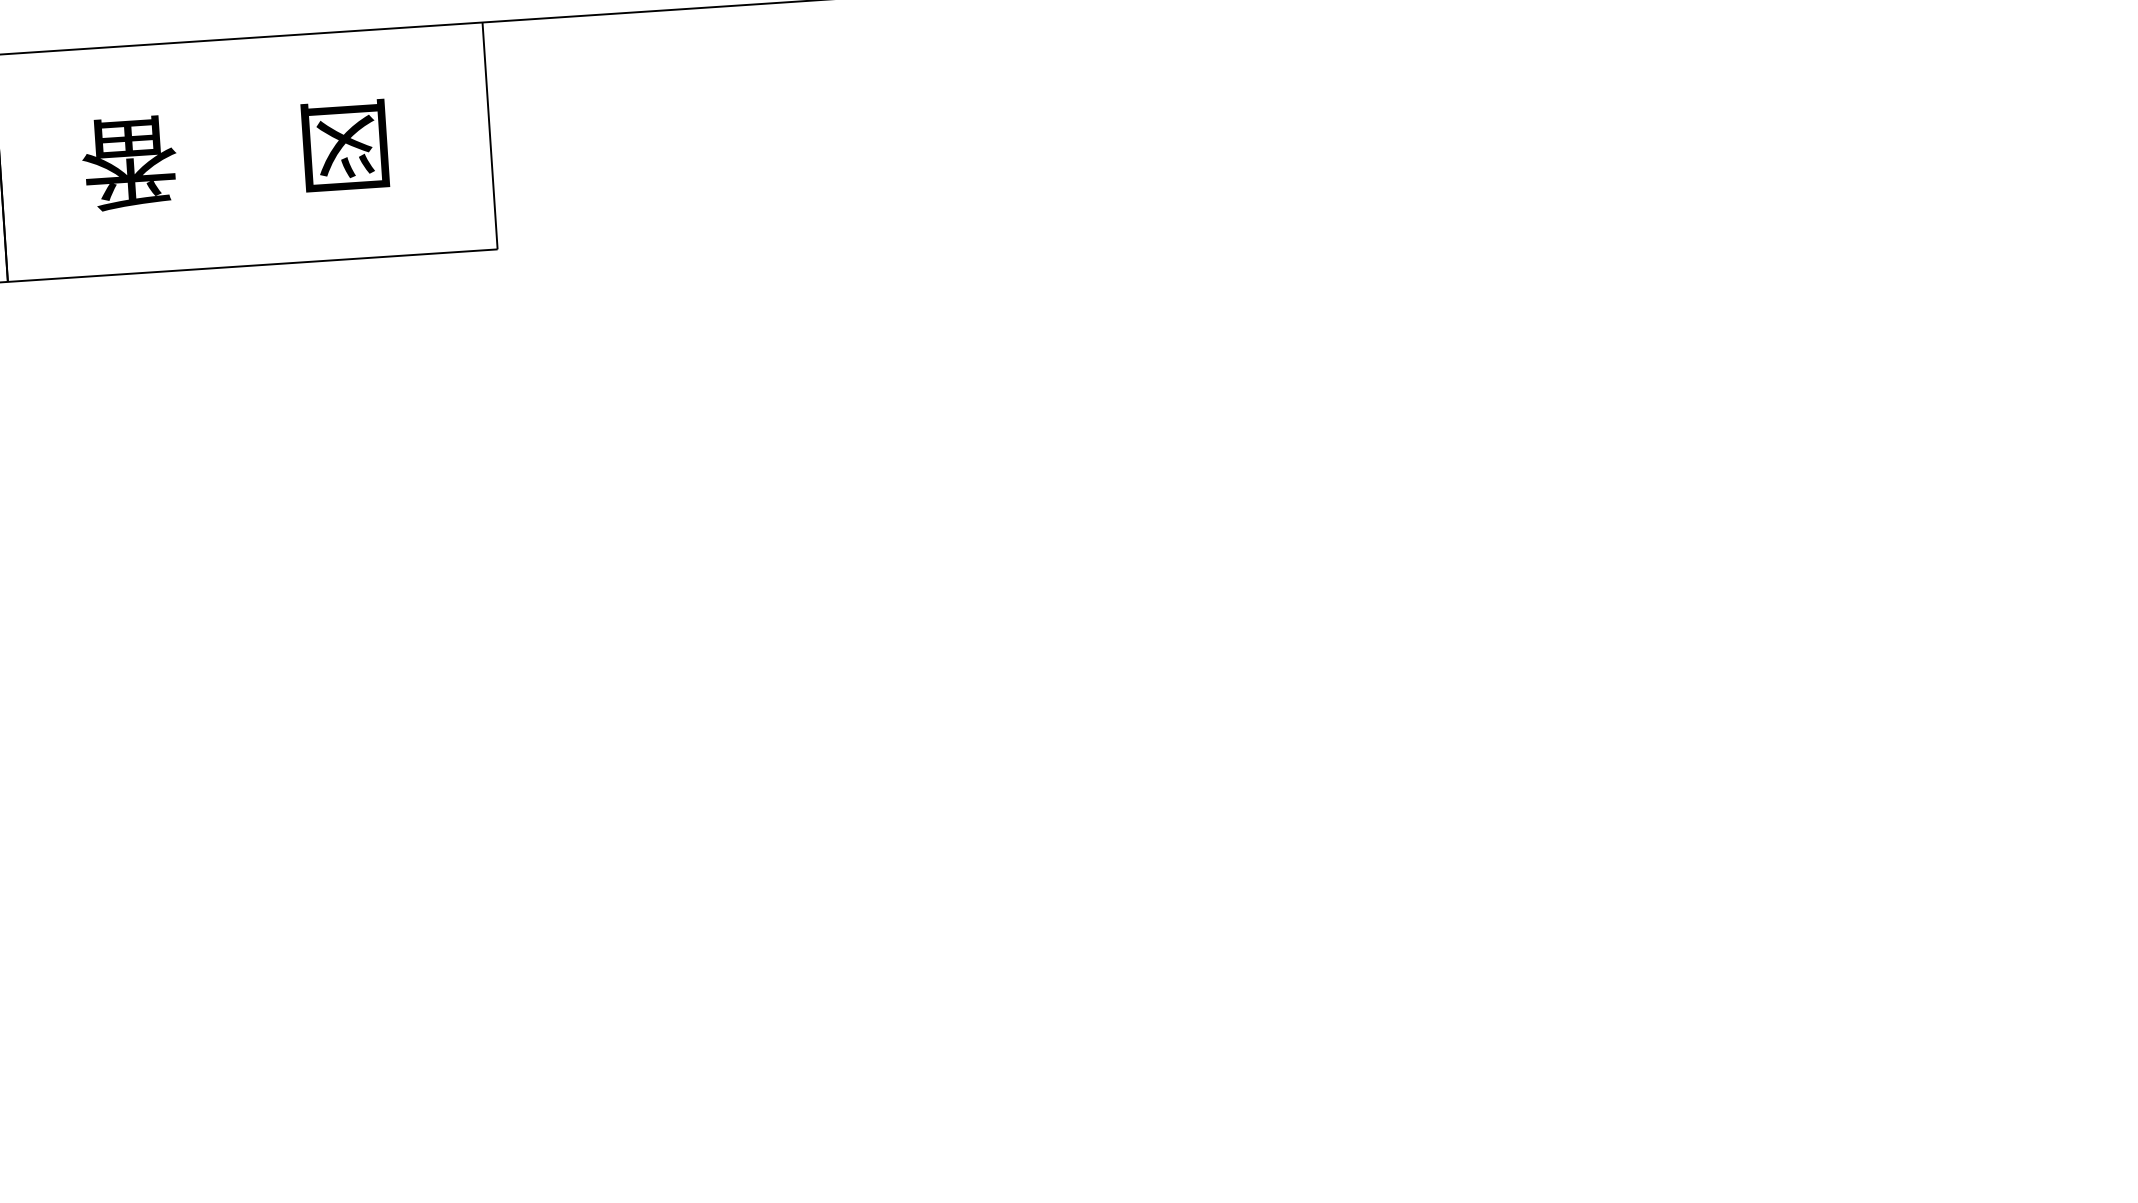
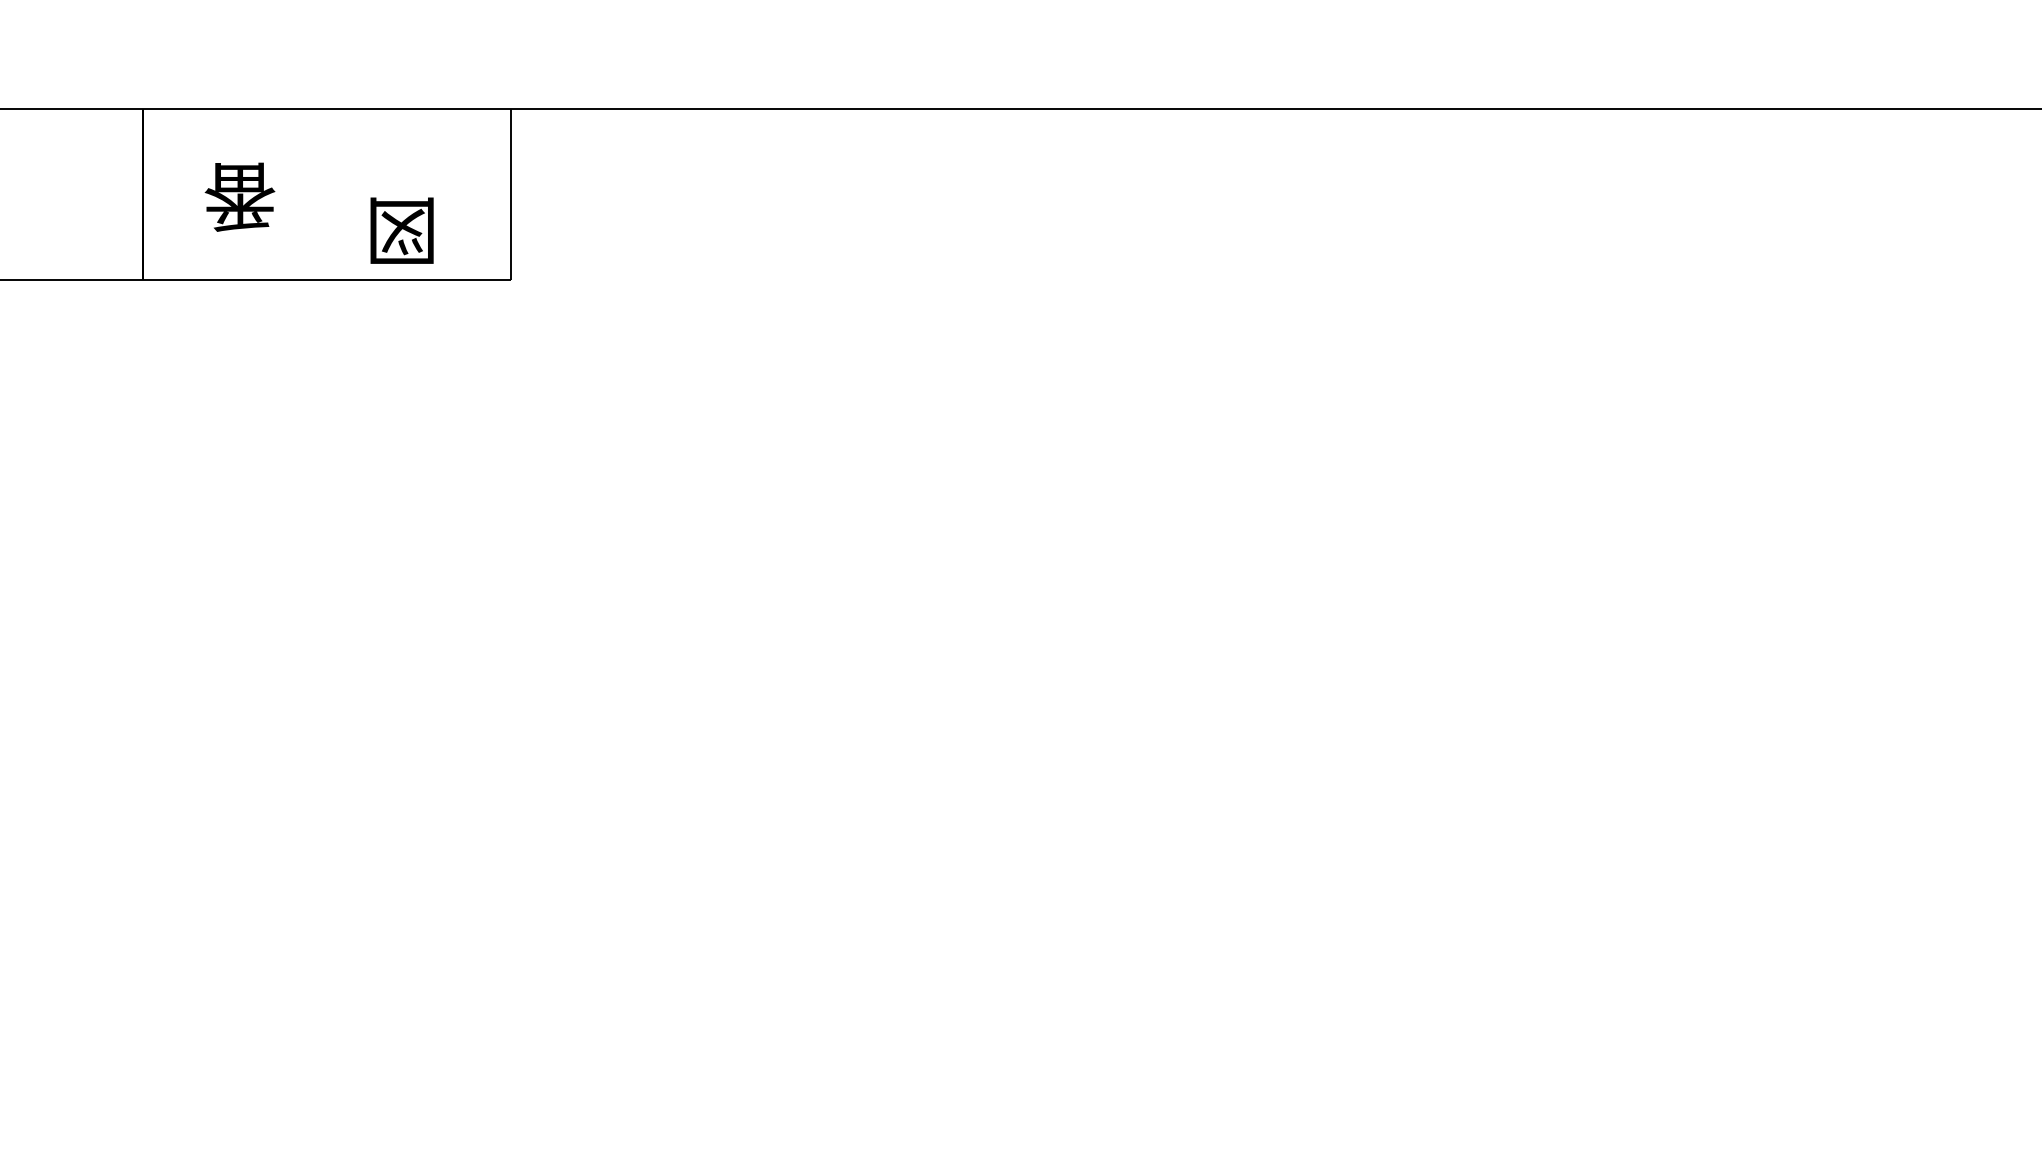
part: (344, 145) -> (401, 230), moved

